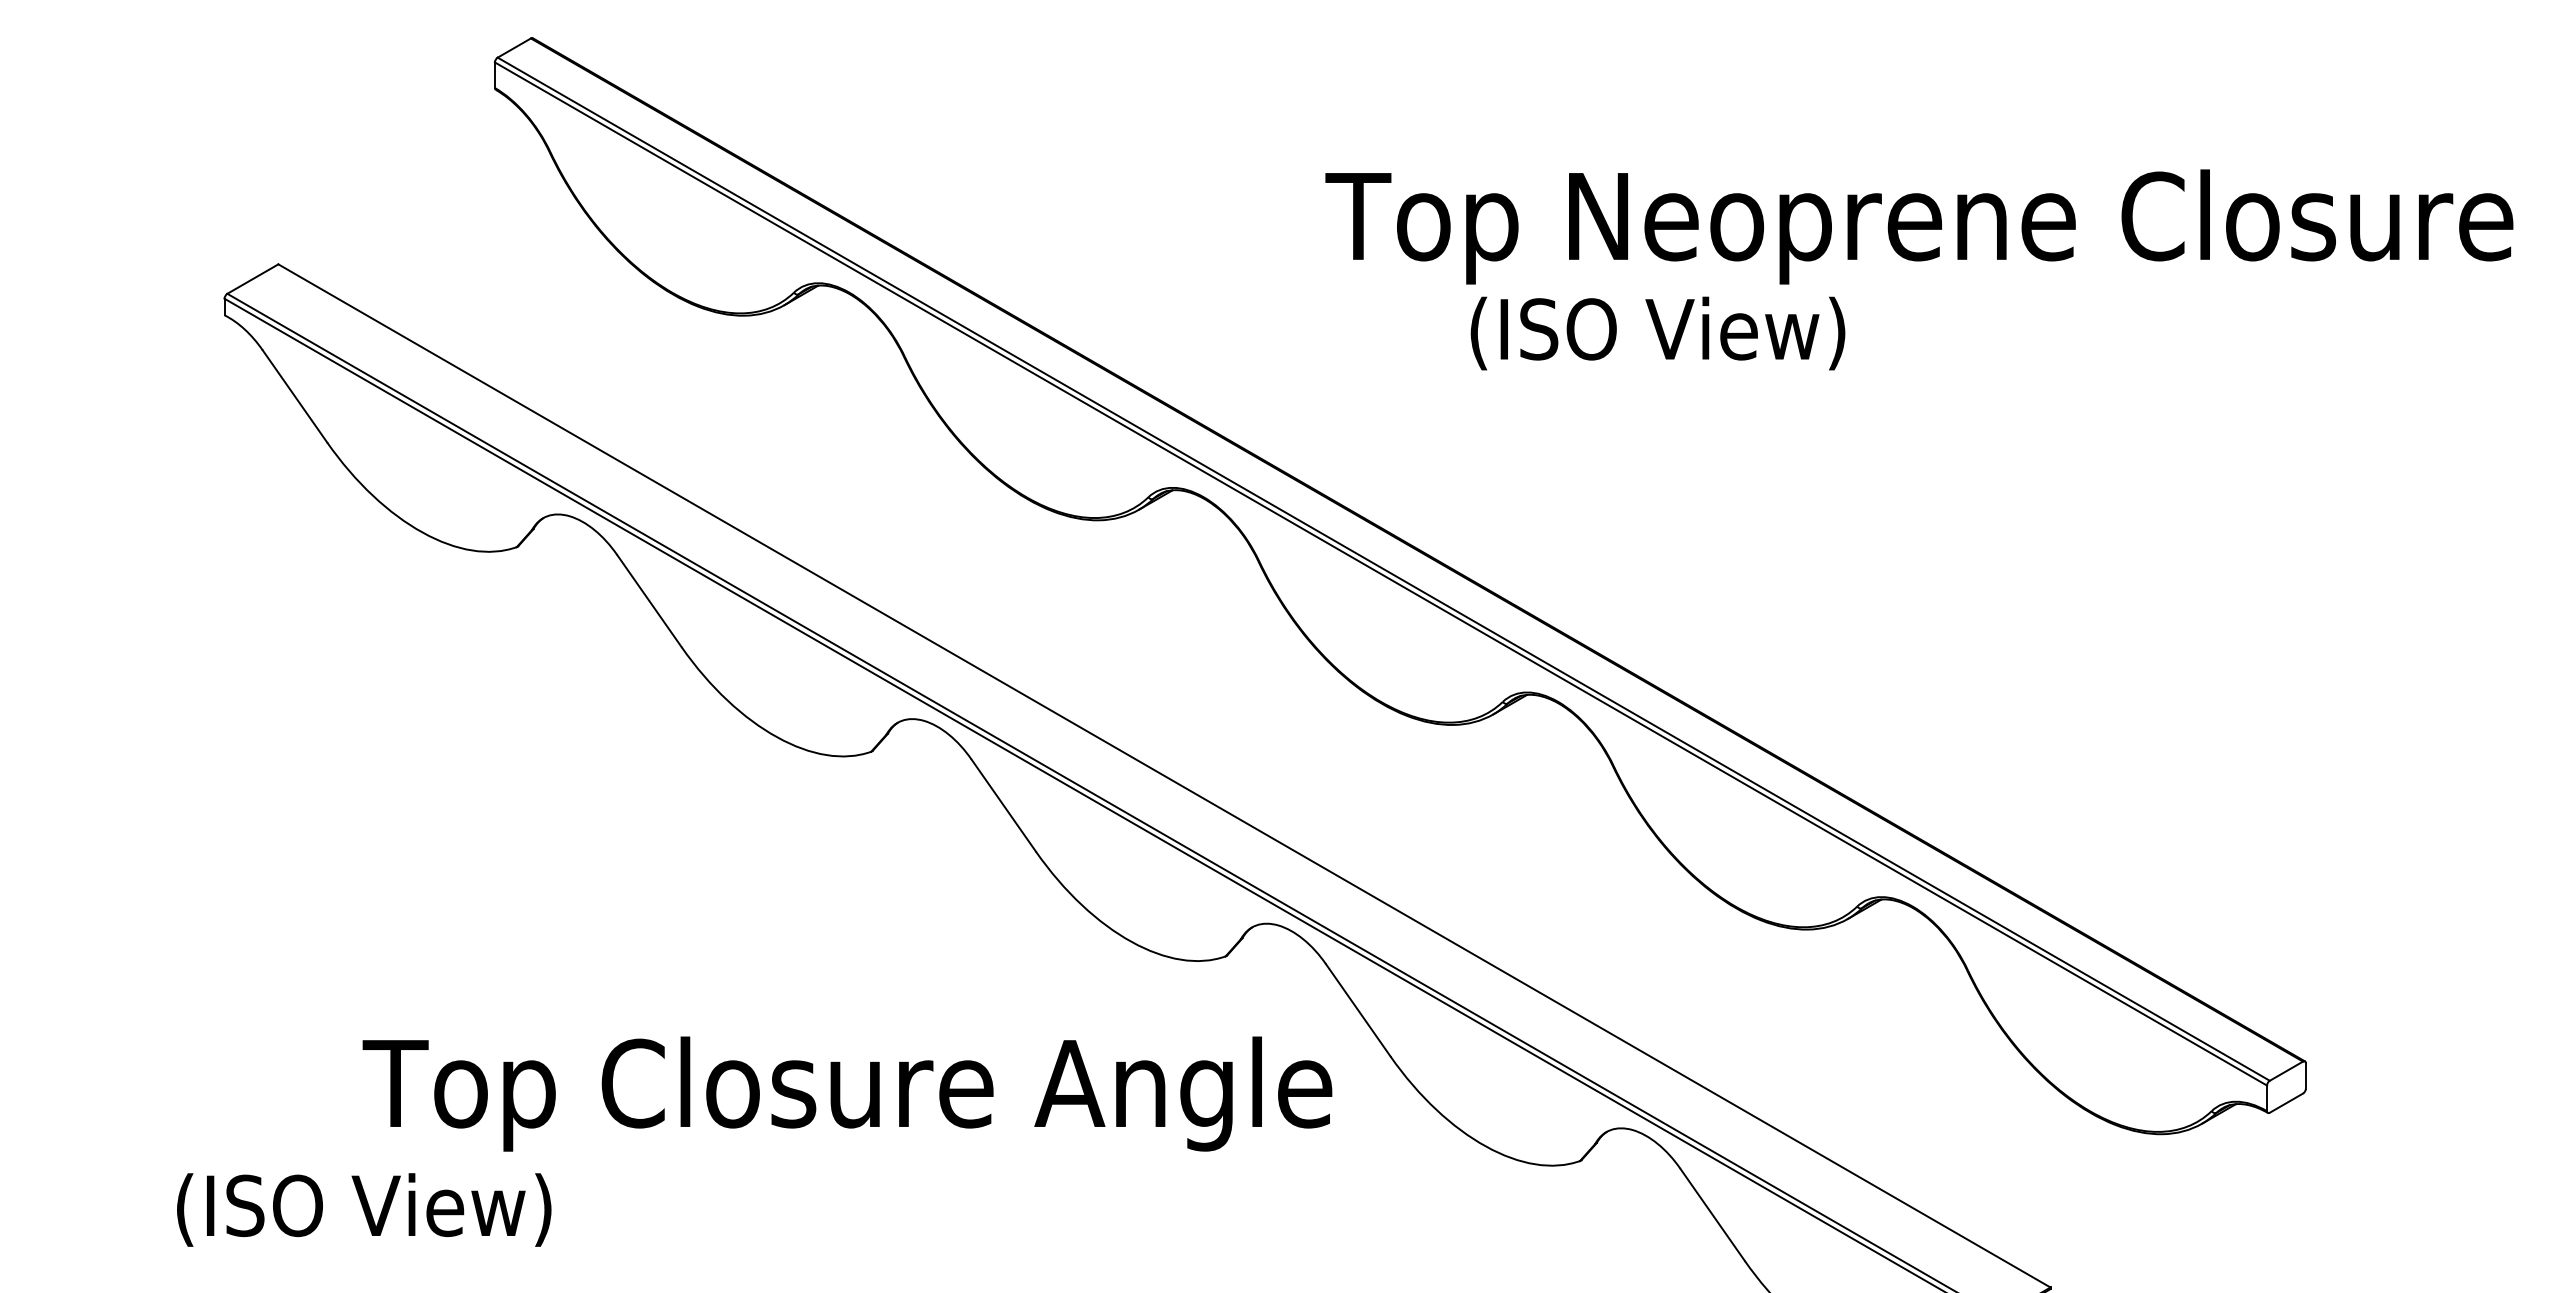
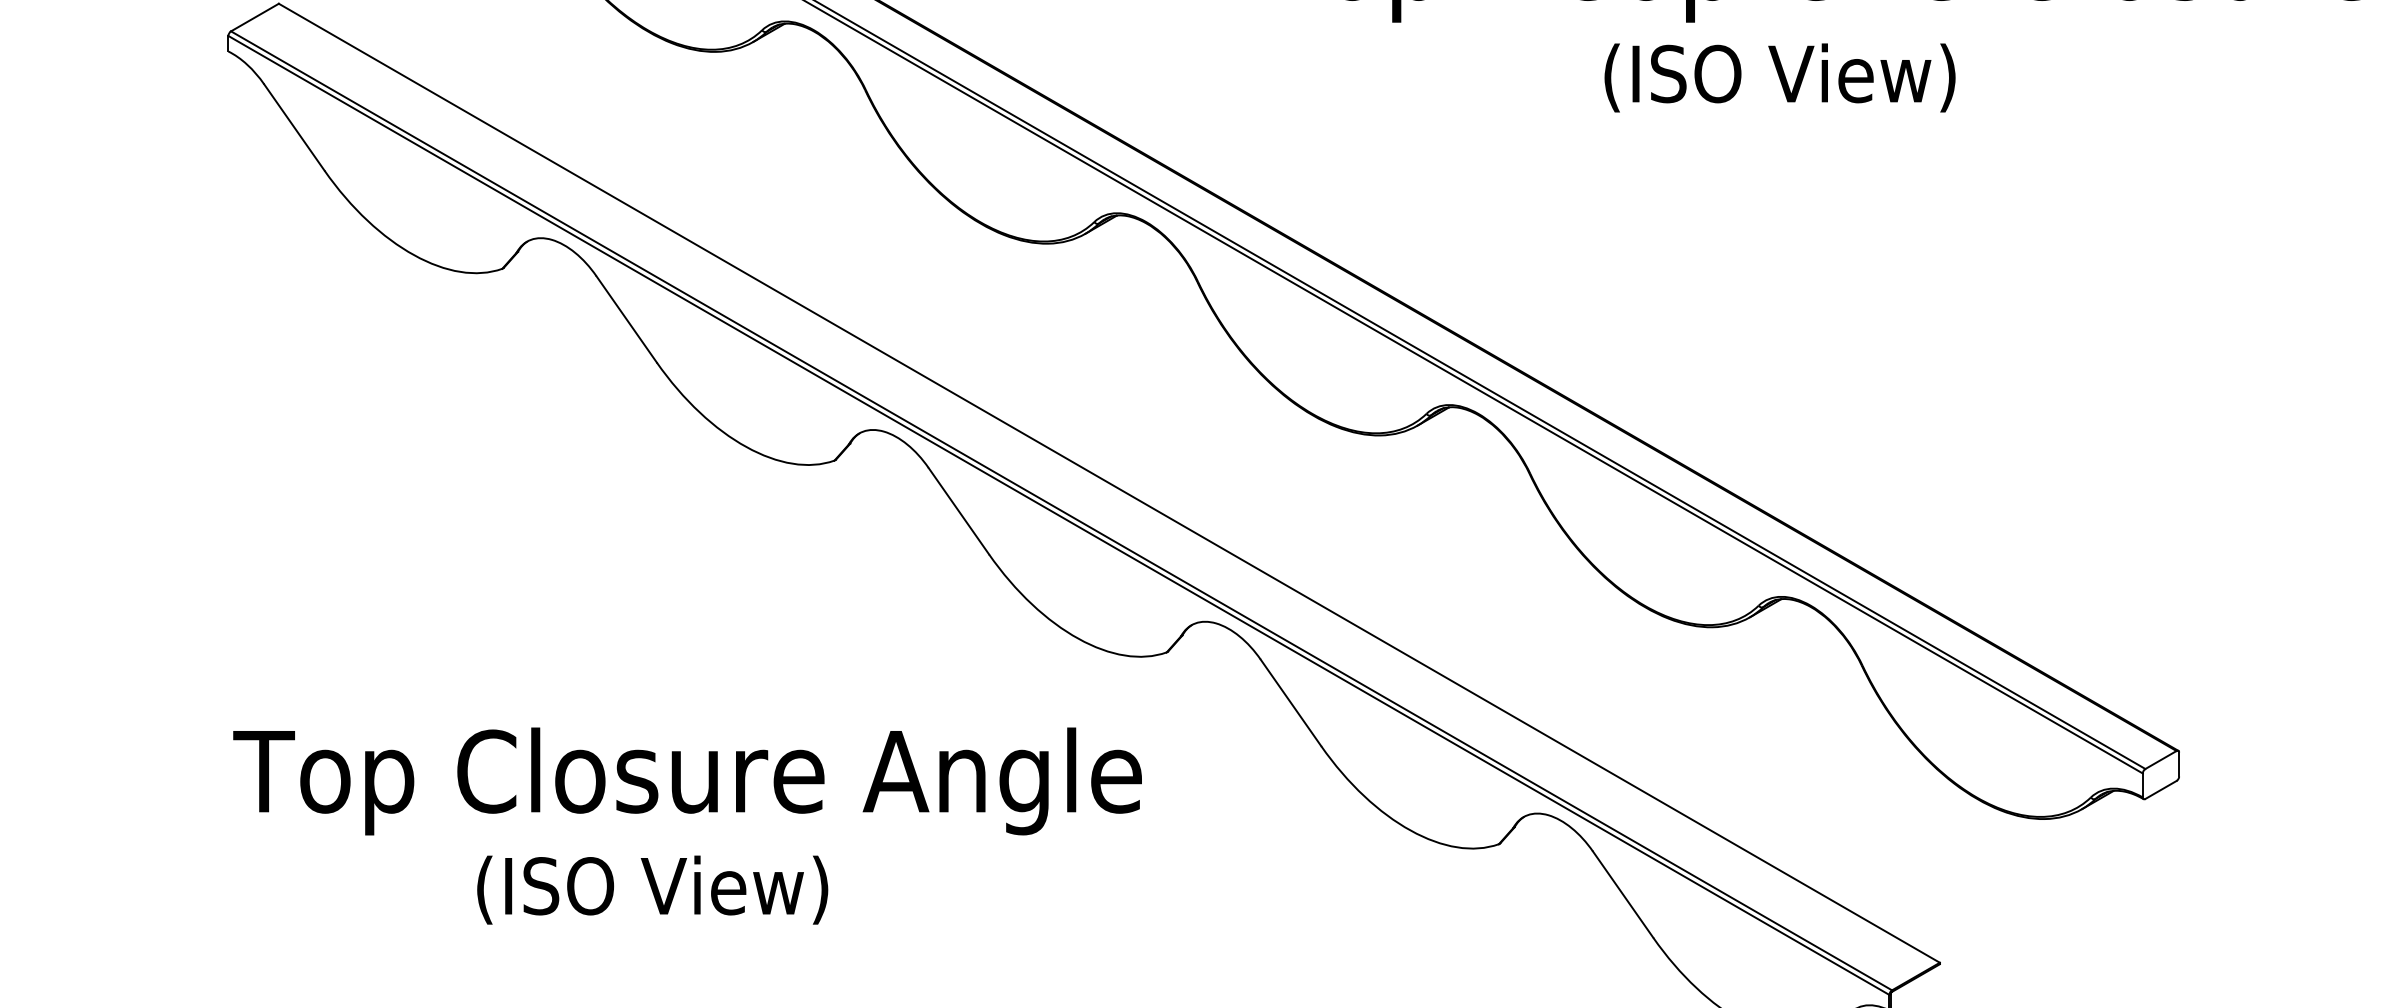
text: (1657, 333) -> (1779, 77), moved
text: (847, 1093) -> (687, 780), moved
text: (364, 1209) -> (652, 889), moved

